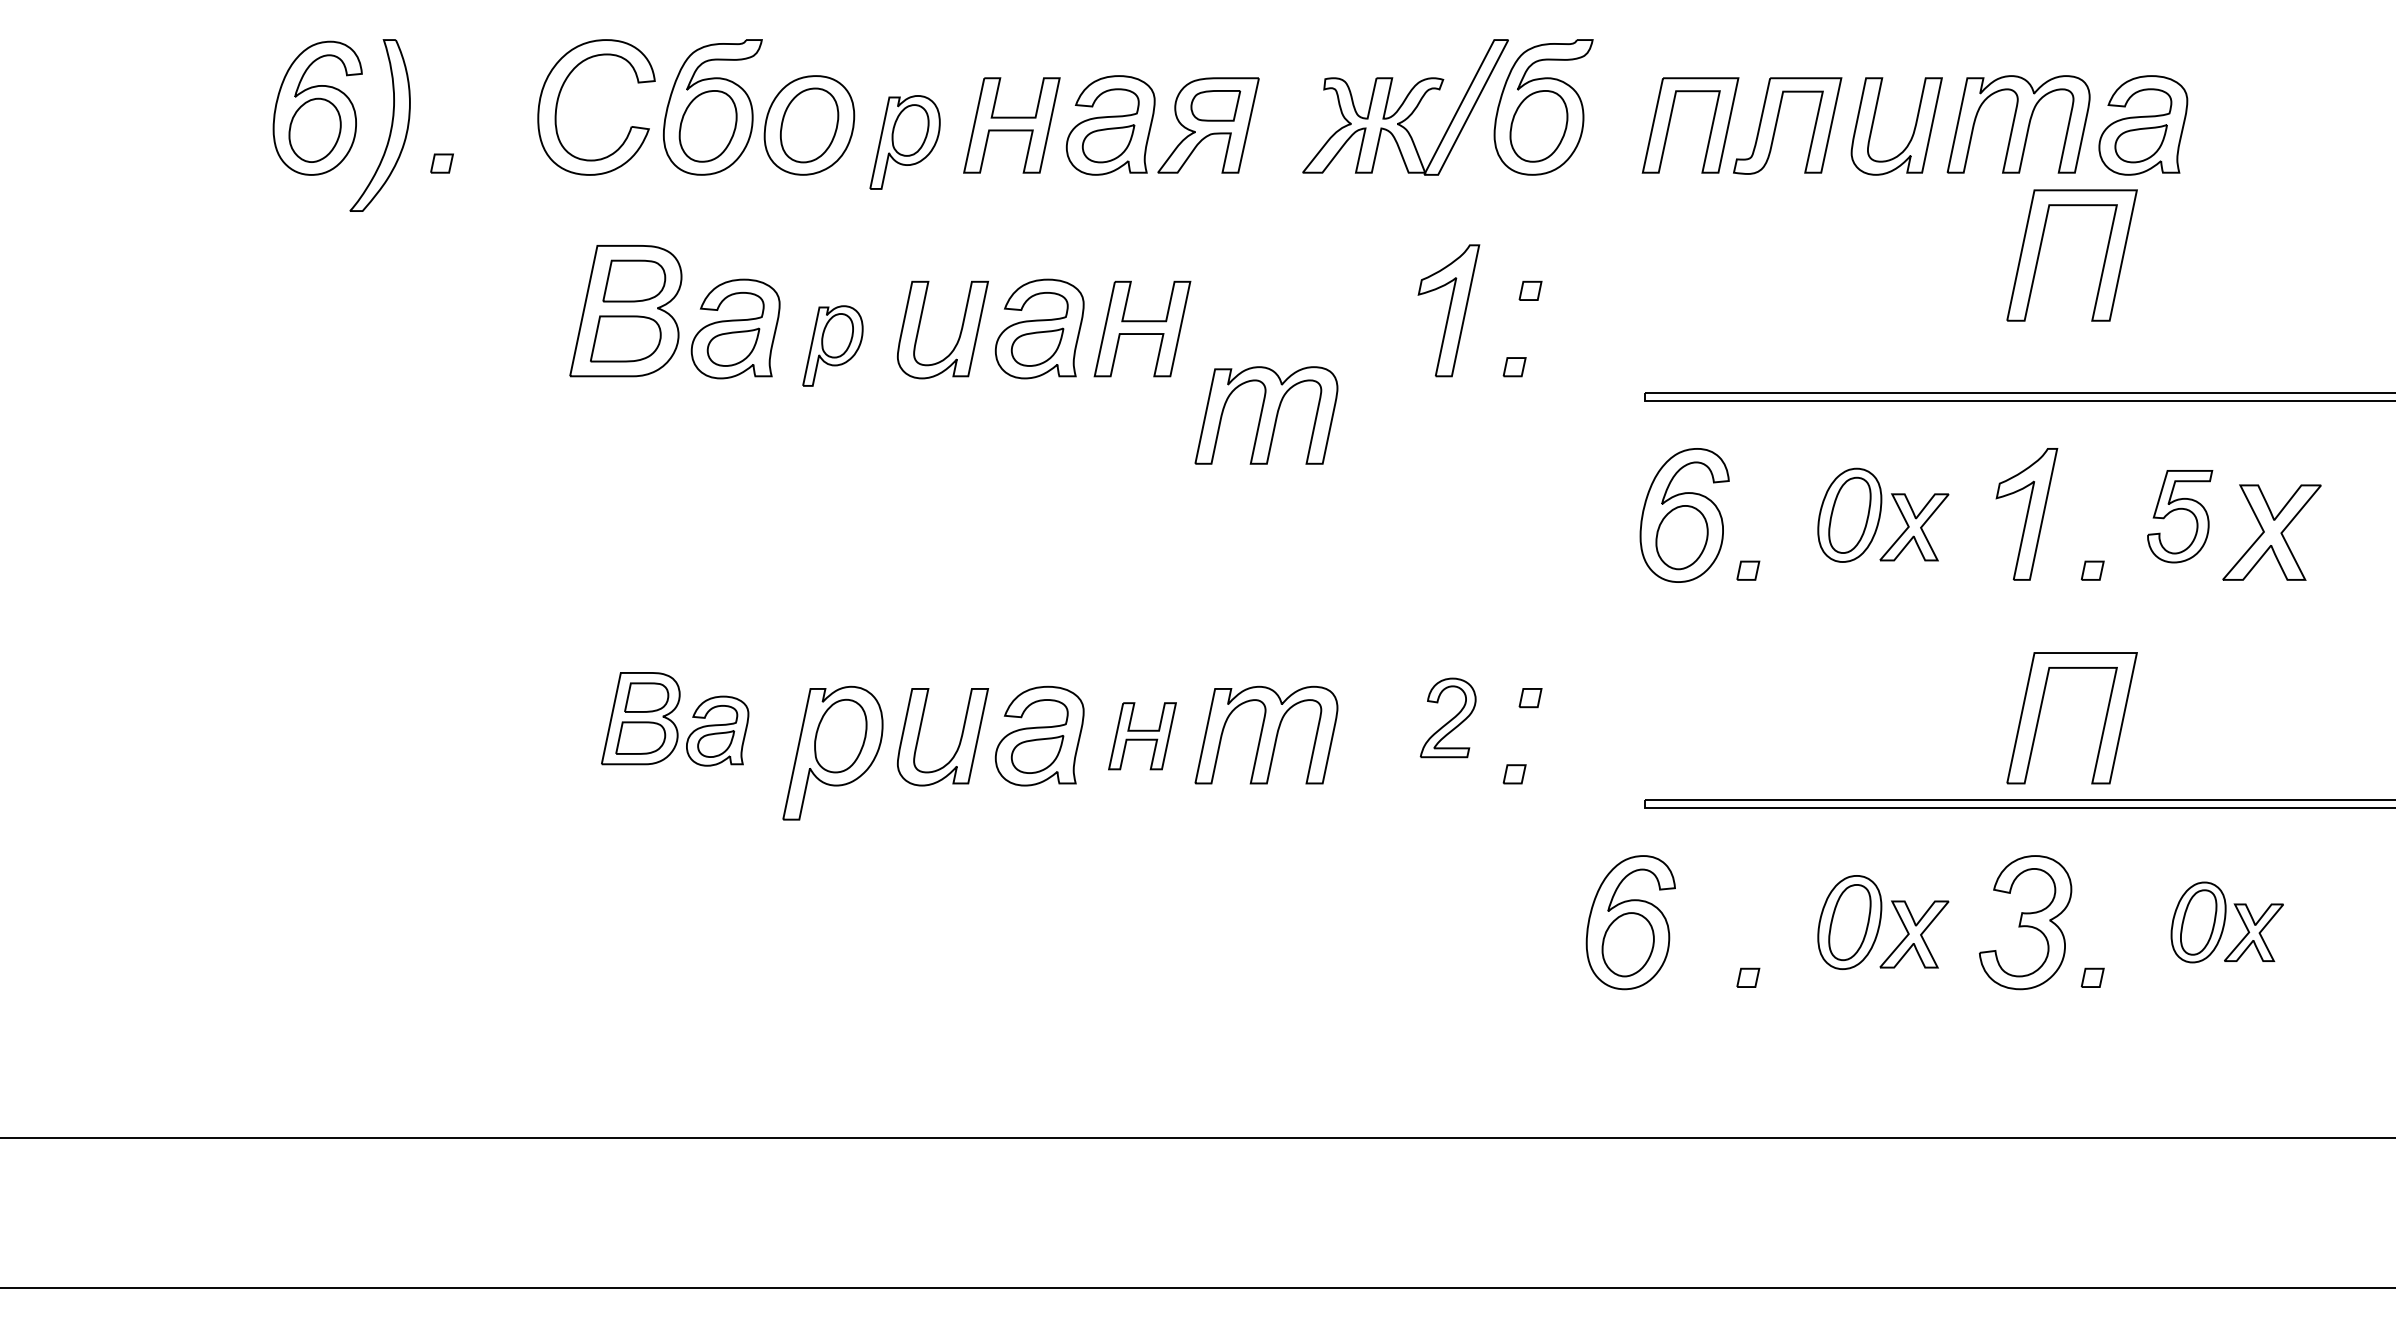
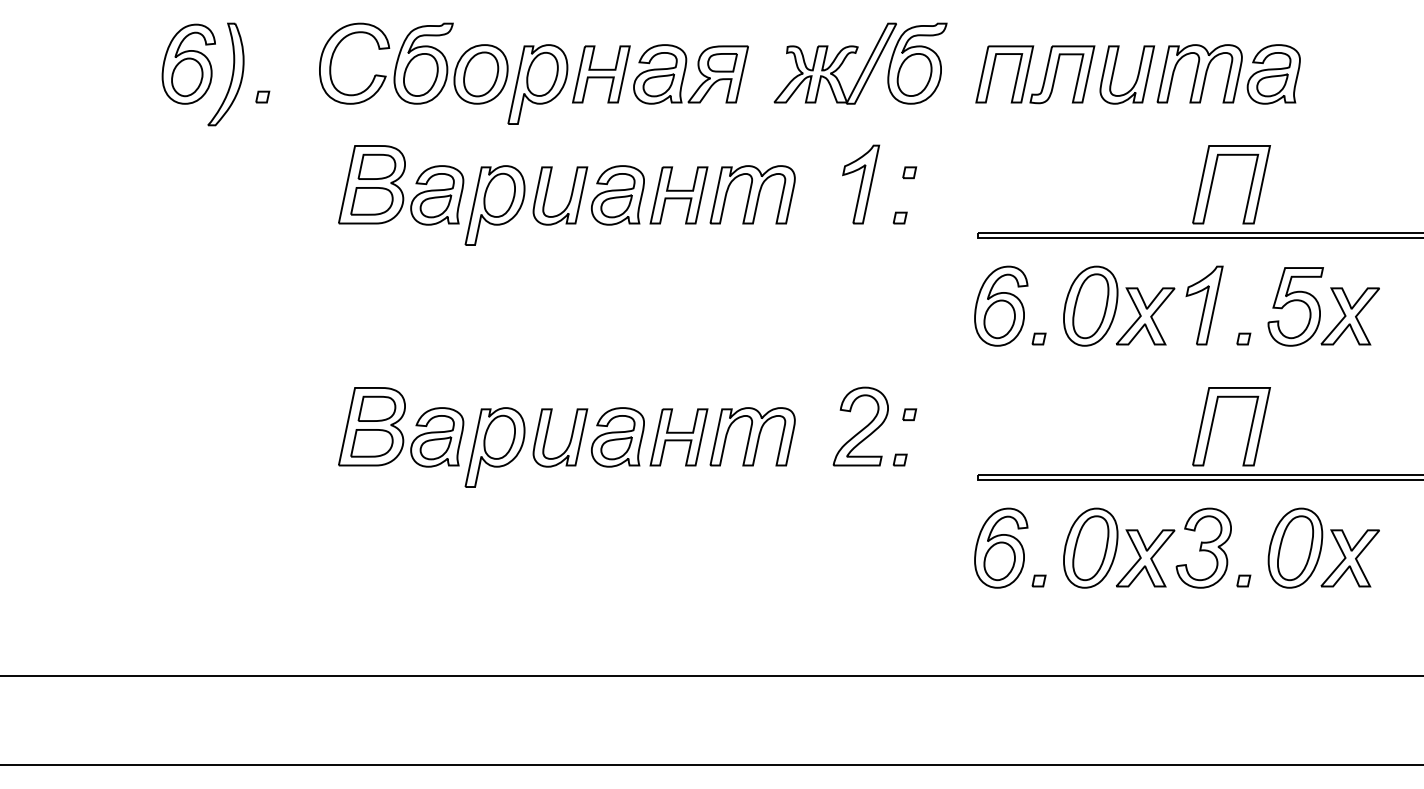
part: (904, 142) -> (537, 84), size x1.43
part: (2041, 250) -> (1213, 181), moved
part: (832, 345) -> (494, 205), size x1.67
part: (1266, 414) -> (752, 194), moved
part: (1883, 514) -> (1119, 305), size x1.43
part: (2179, 515) -> (1295, 306), size x1.43
part: (1447, 717) -> (860, 426), size x1.67
part: (675, 719) -> (401, 427), size x1.43
part: (1141, 736) -> (678, 437), size x1.43
part: (1631, 921) -> (1001, 547), moved
part: (1883, 921) -> (1119, 547), size x1.43
part: (2226, 921) -> (1323, 547), size x1.67

